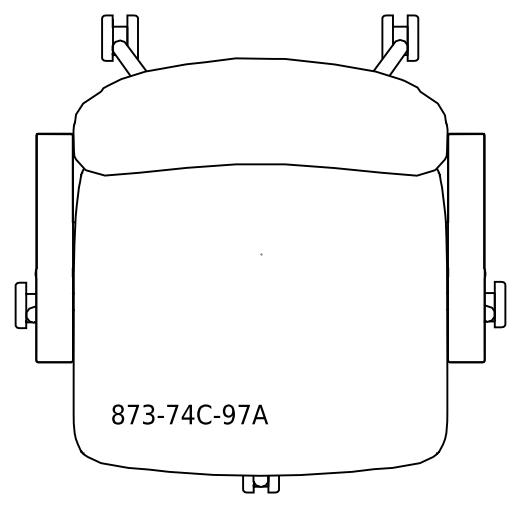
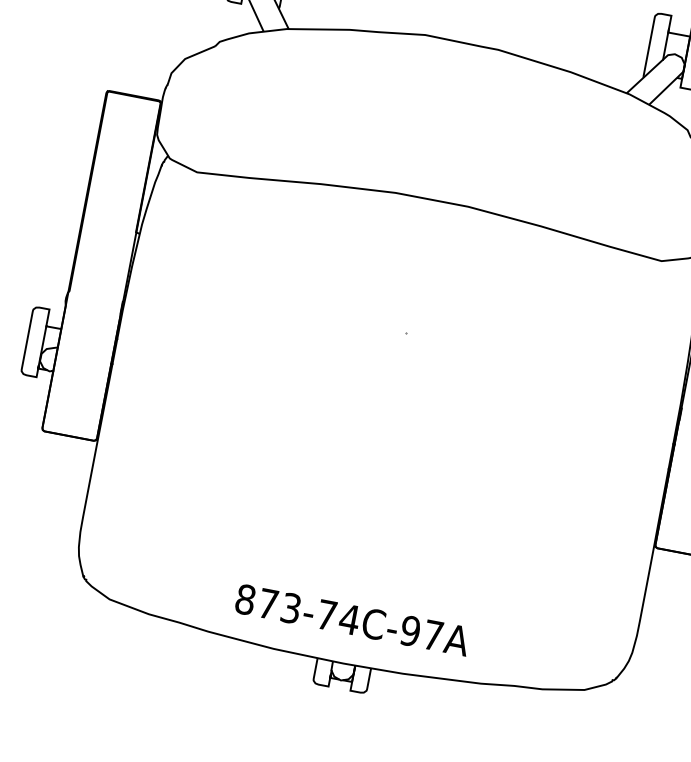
text: (189, 414) -> (351, 619), moved

